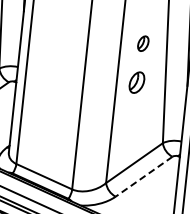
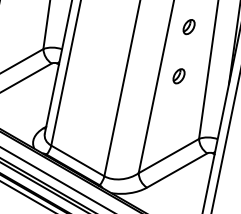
part: (142, 44) -> (188, 27), moved
part: (136, 83) -> (178, 76), size x0.71
line: (144, 176) -> (177, 170), dashed -> solid

